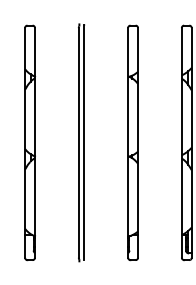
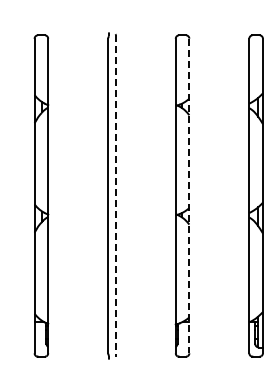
line: (84, 142) -> (115, 195), solid -> dashed
line: (138, 143) -> (189, 196), solid -> dashed

